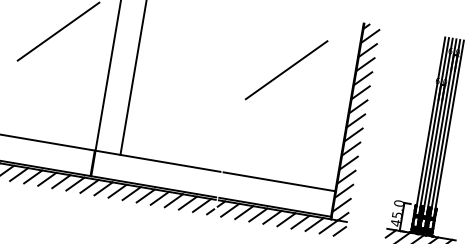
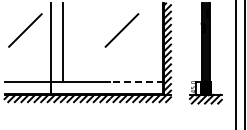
line: (285, 70) -> (121, 30), moved
line: (277, 180) -> (136, 81), solid -> dashed

